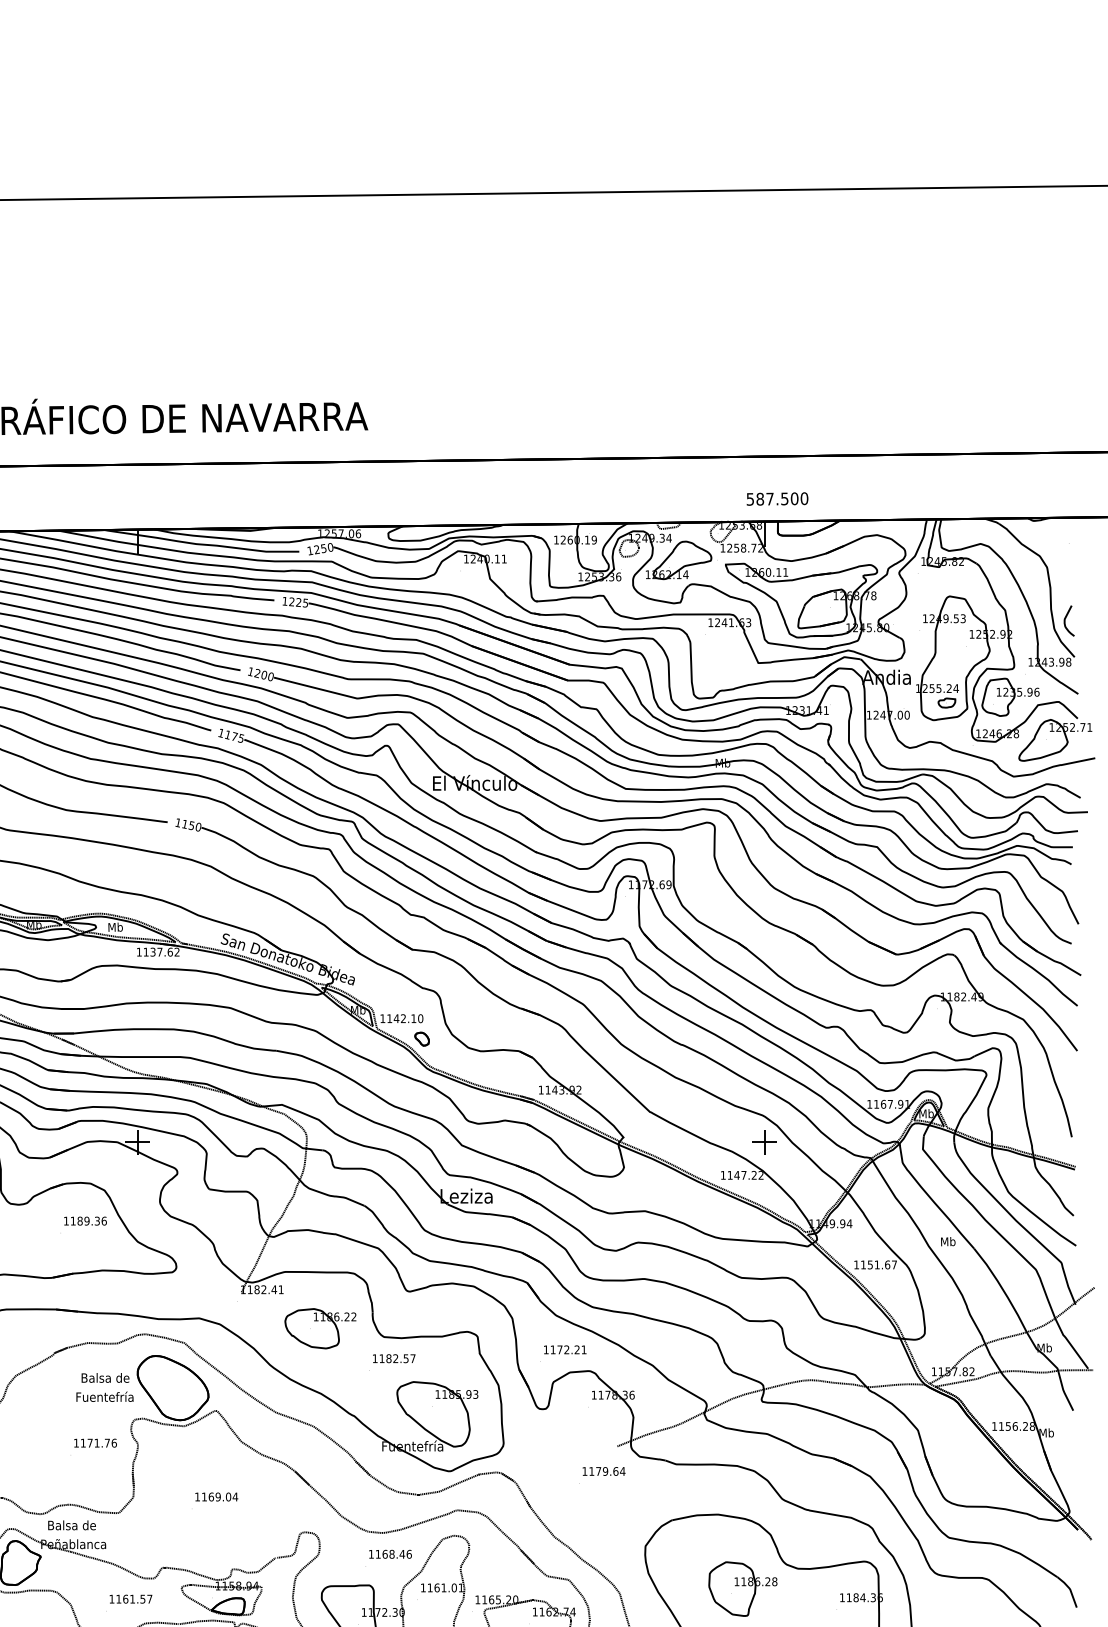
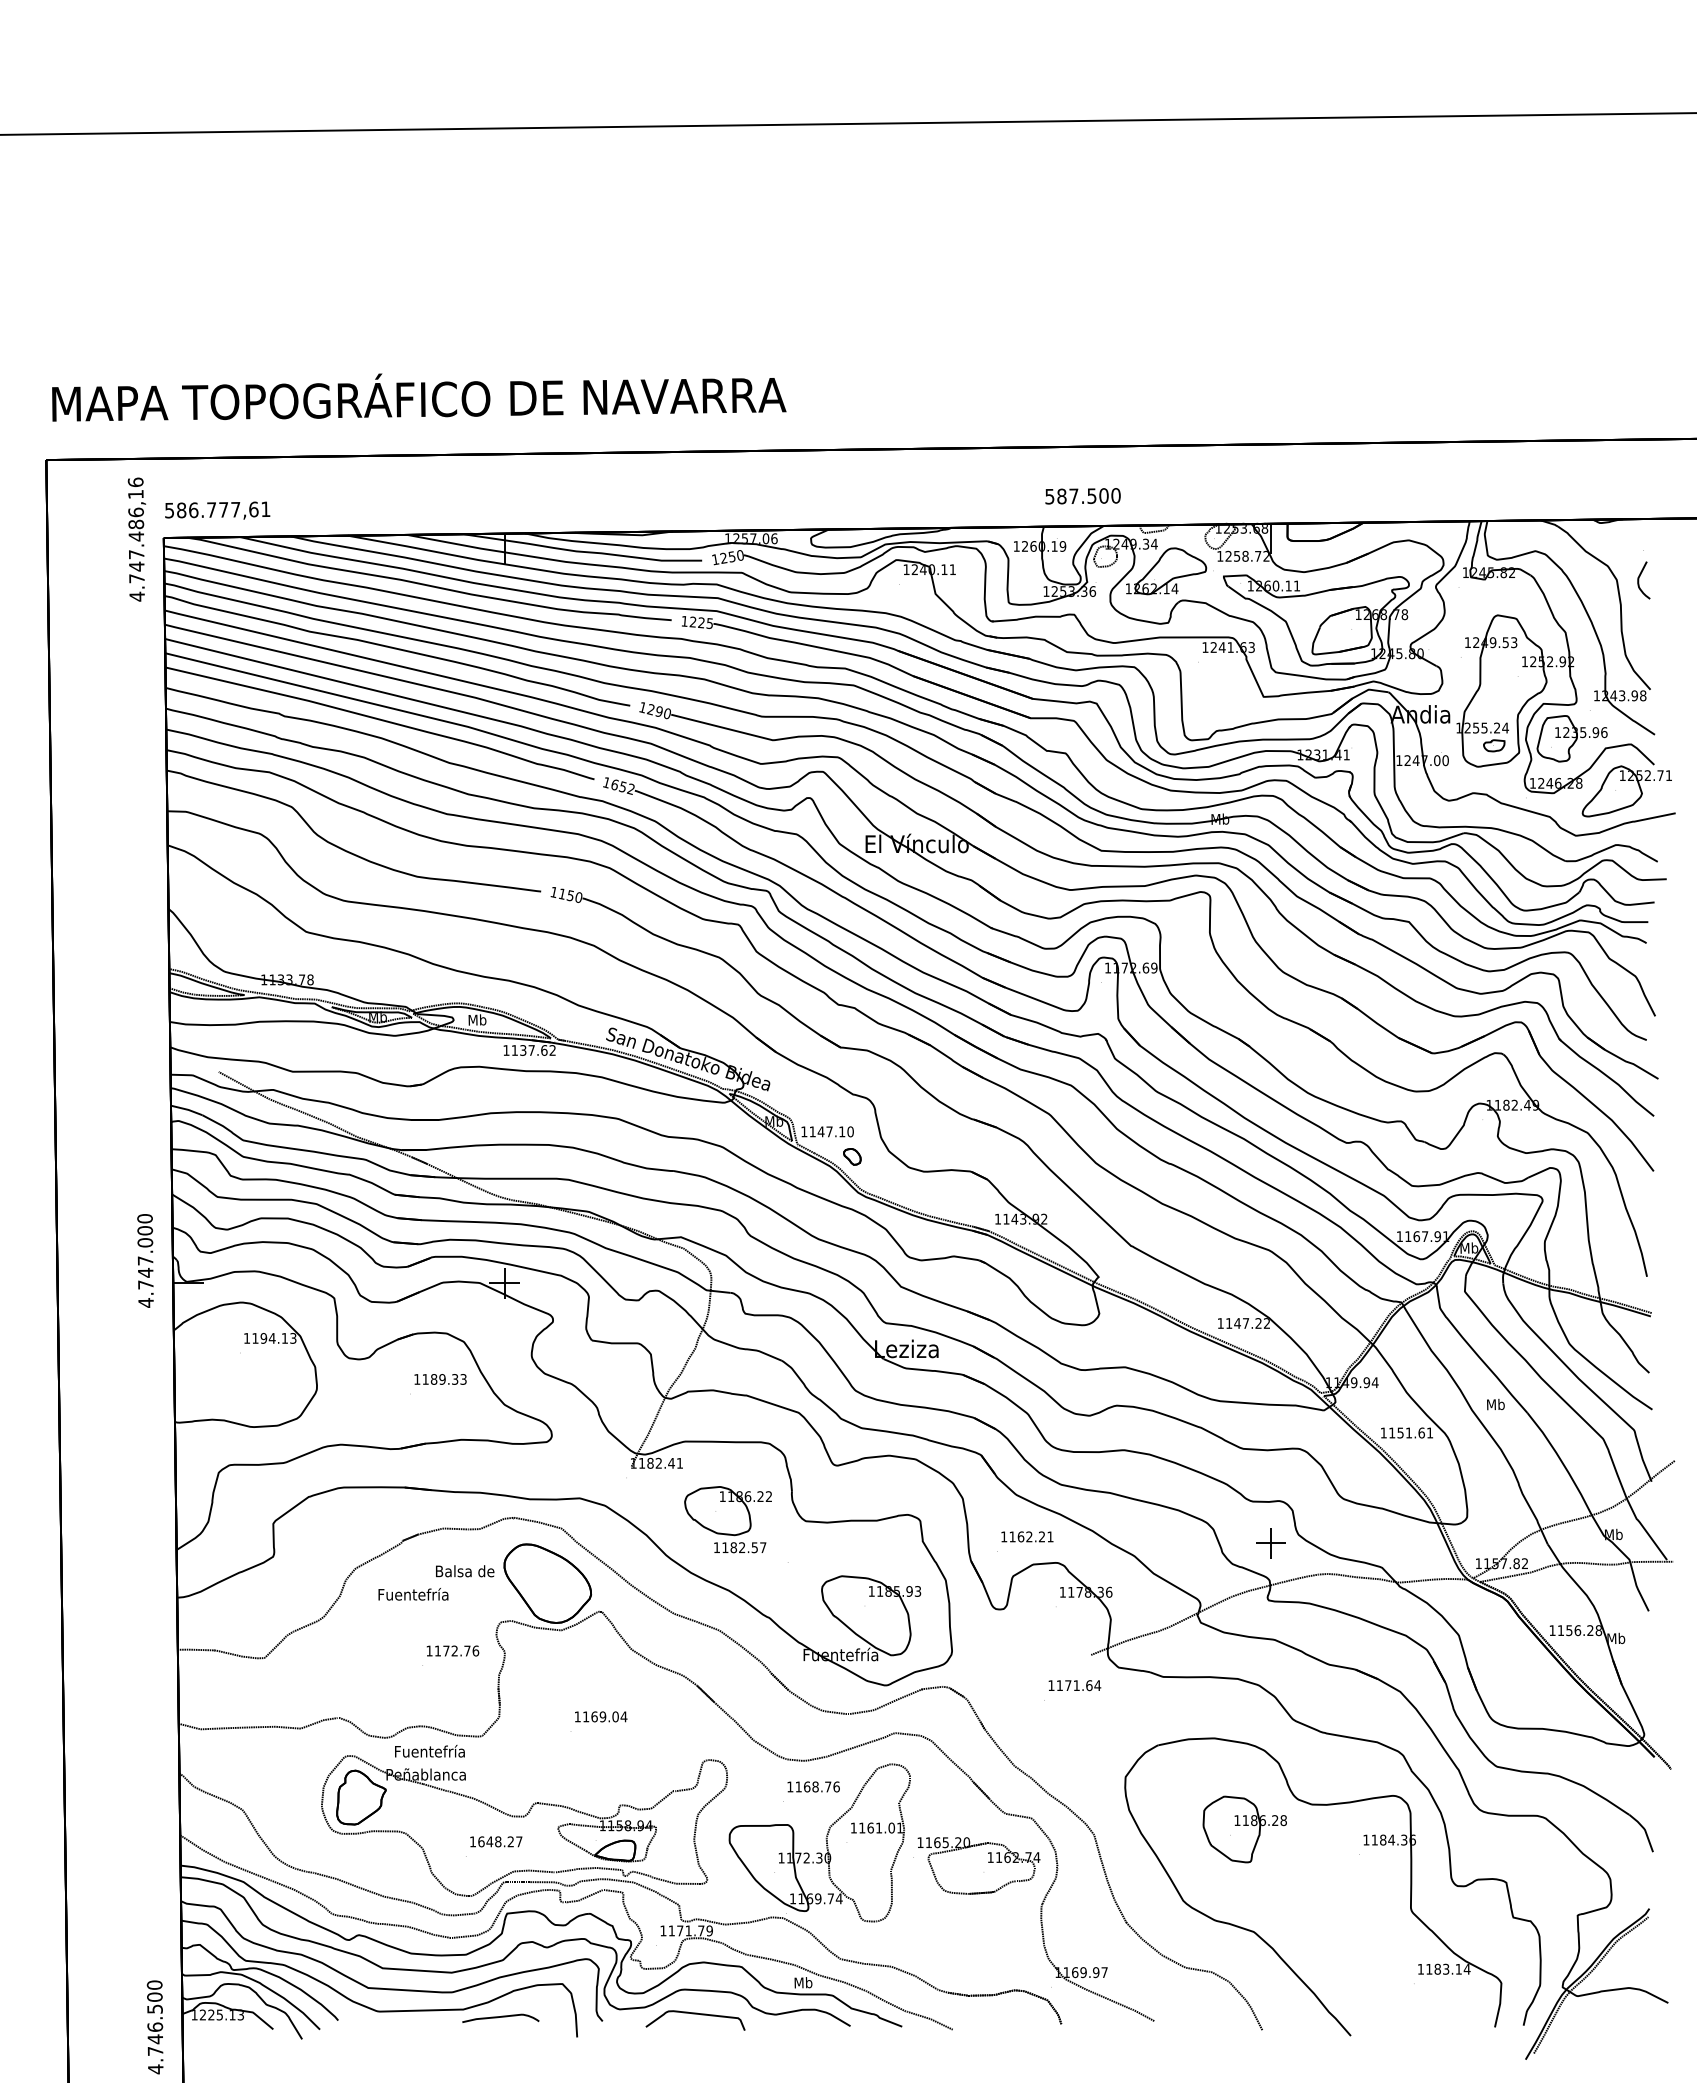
text: (777, 499) -> (1082, 496), moved
curve: (1065, 621) -> (1639, 580), moved
text: (263, 675) -> (658, 711), 1200 -> 1290
text: (234, 736) -> (622, 786), 1175 -> 1652
text: (403, 1018) -> (829, 1131), 1142.10 -> 1147.10
part: (763, 1142) -> (1270, 1543), moved
text: (104, 1221) -> (463, 1379), 1189.36 -> 1189.33
text: (894, 1264) -> (1430, 1432), 1151.67 -> 1151.61
text: (559, 1349) -> (1020, 1536), 1172.21 -> 1162.21
text: (394, 1358) -> (740, 1547), moved
text: (105, 1396) -> (413, 1594), moved
text: (96, 1442) -> (454, 1650), 1171.76 -> 1172.76
text: (605, 1471) -> (1076, 1685), 1179.64 -> 1171.64
text: (77, 1524) -> (430, 1750), Balsa de -> Fuentefría
text: (401, 1553) -> (827, 1786), 1168.46 -> 1168.76
text: (130, 1598) -> (495, 1841), 1161.57 -> 1648.27

